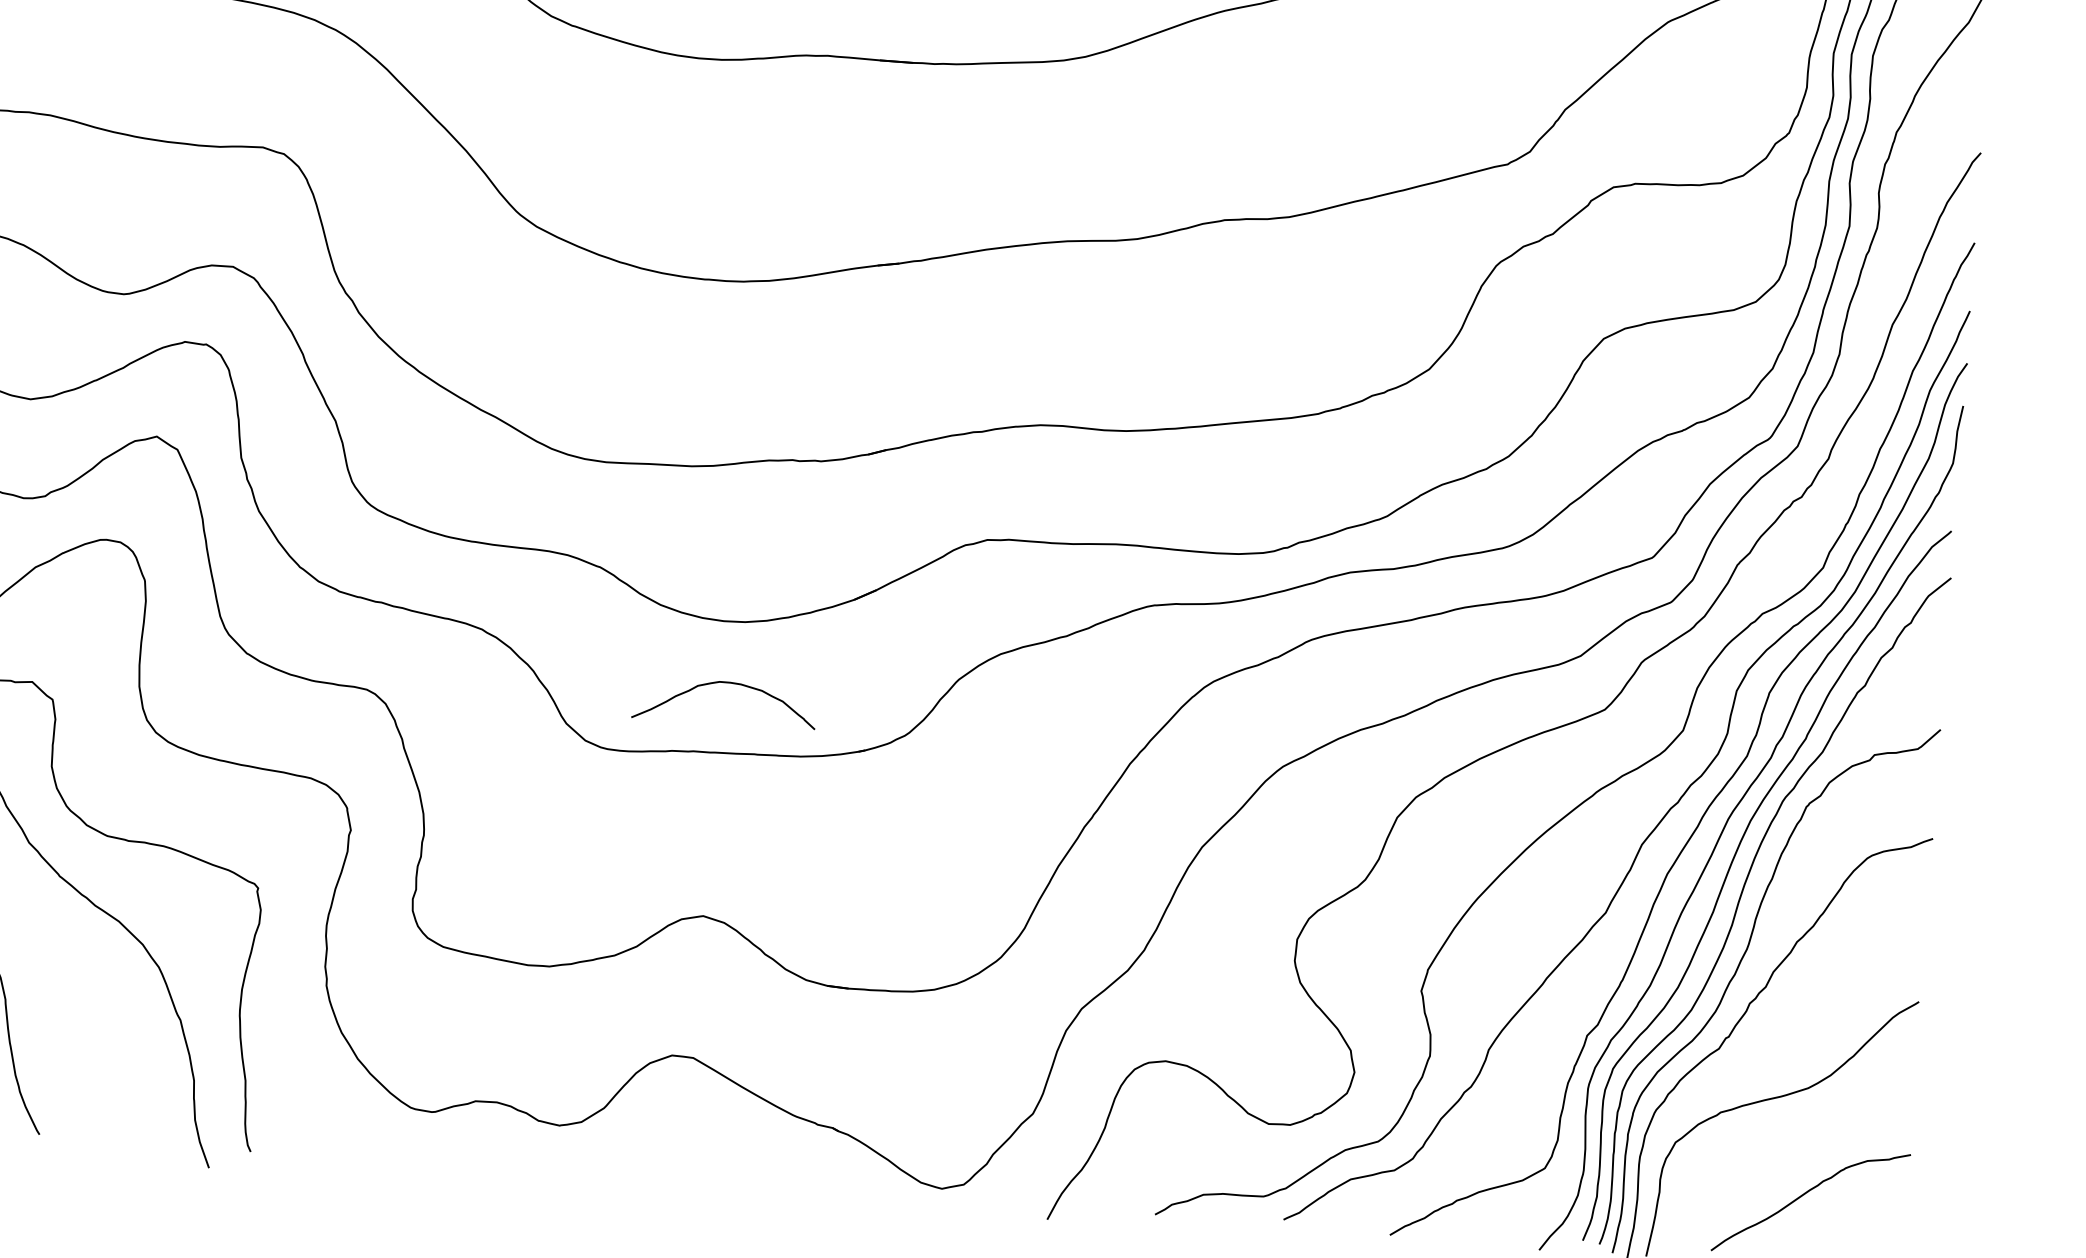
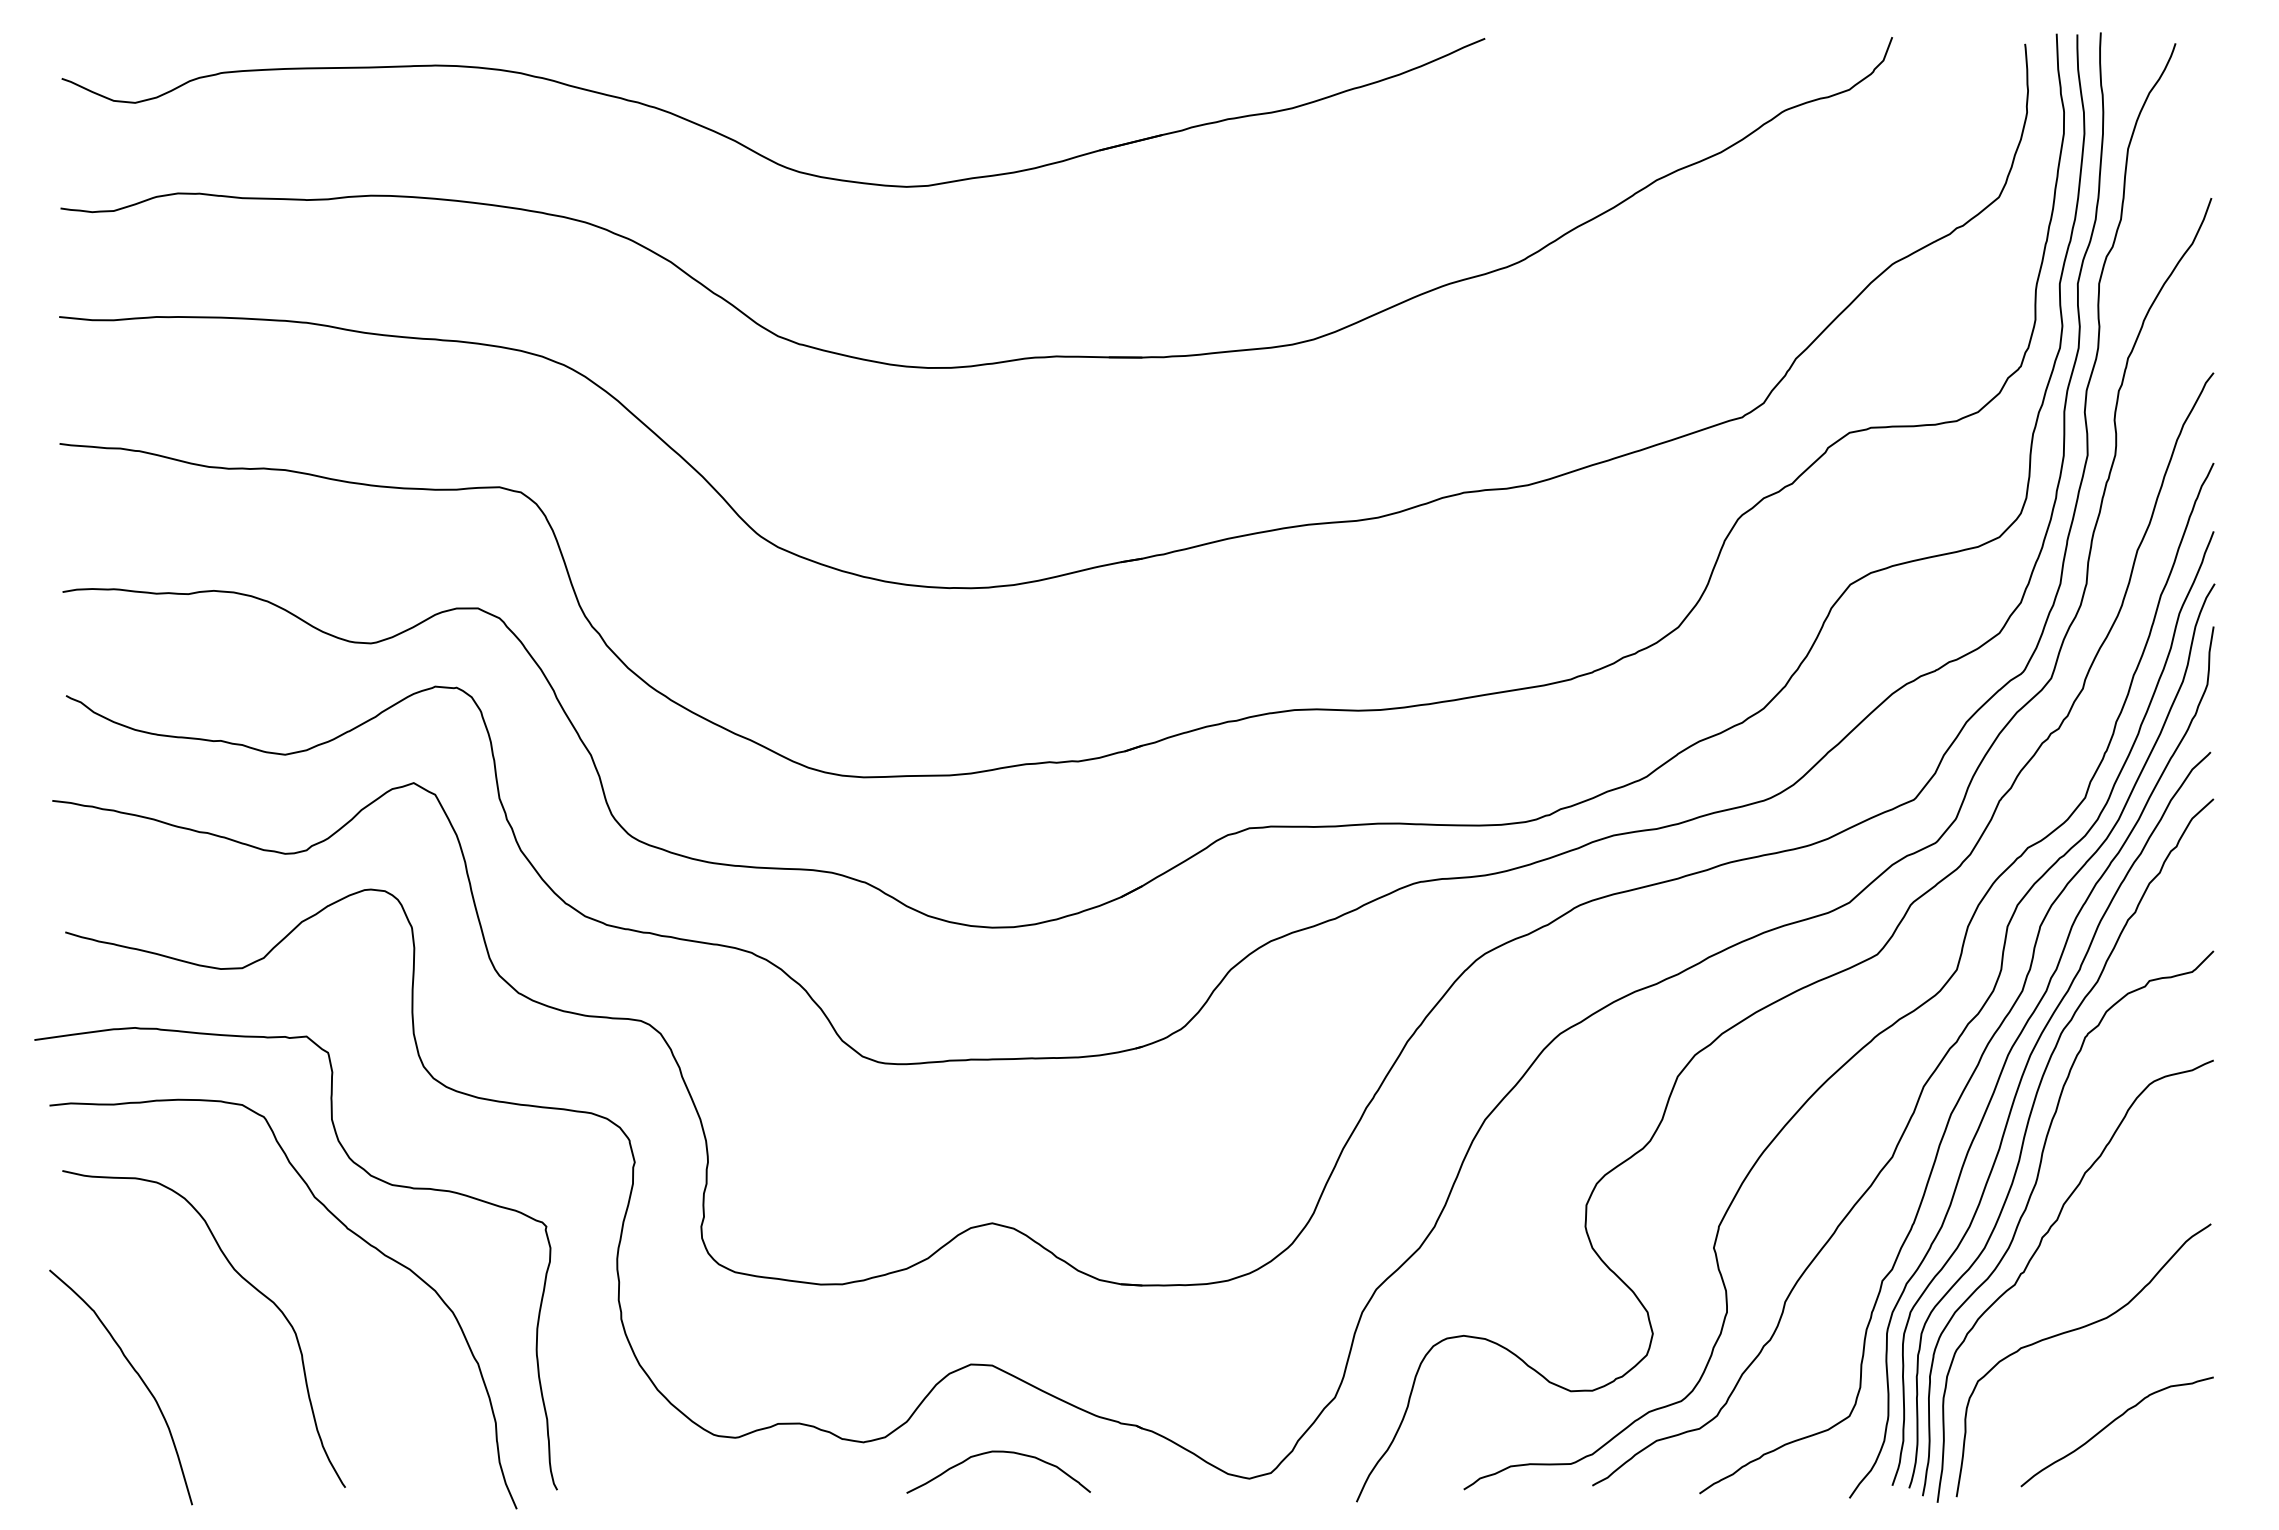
curve: (725, 683) -> (998, 1452), moved

